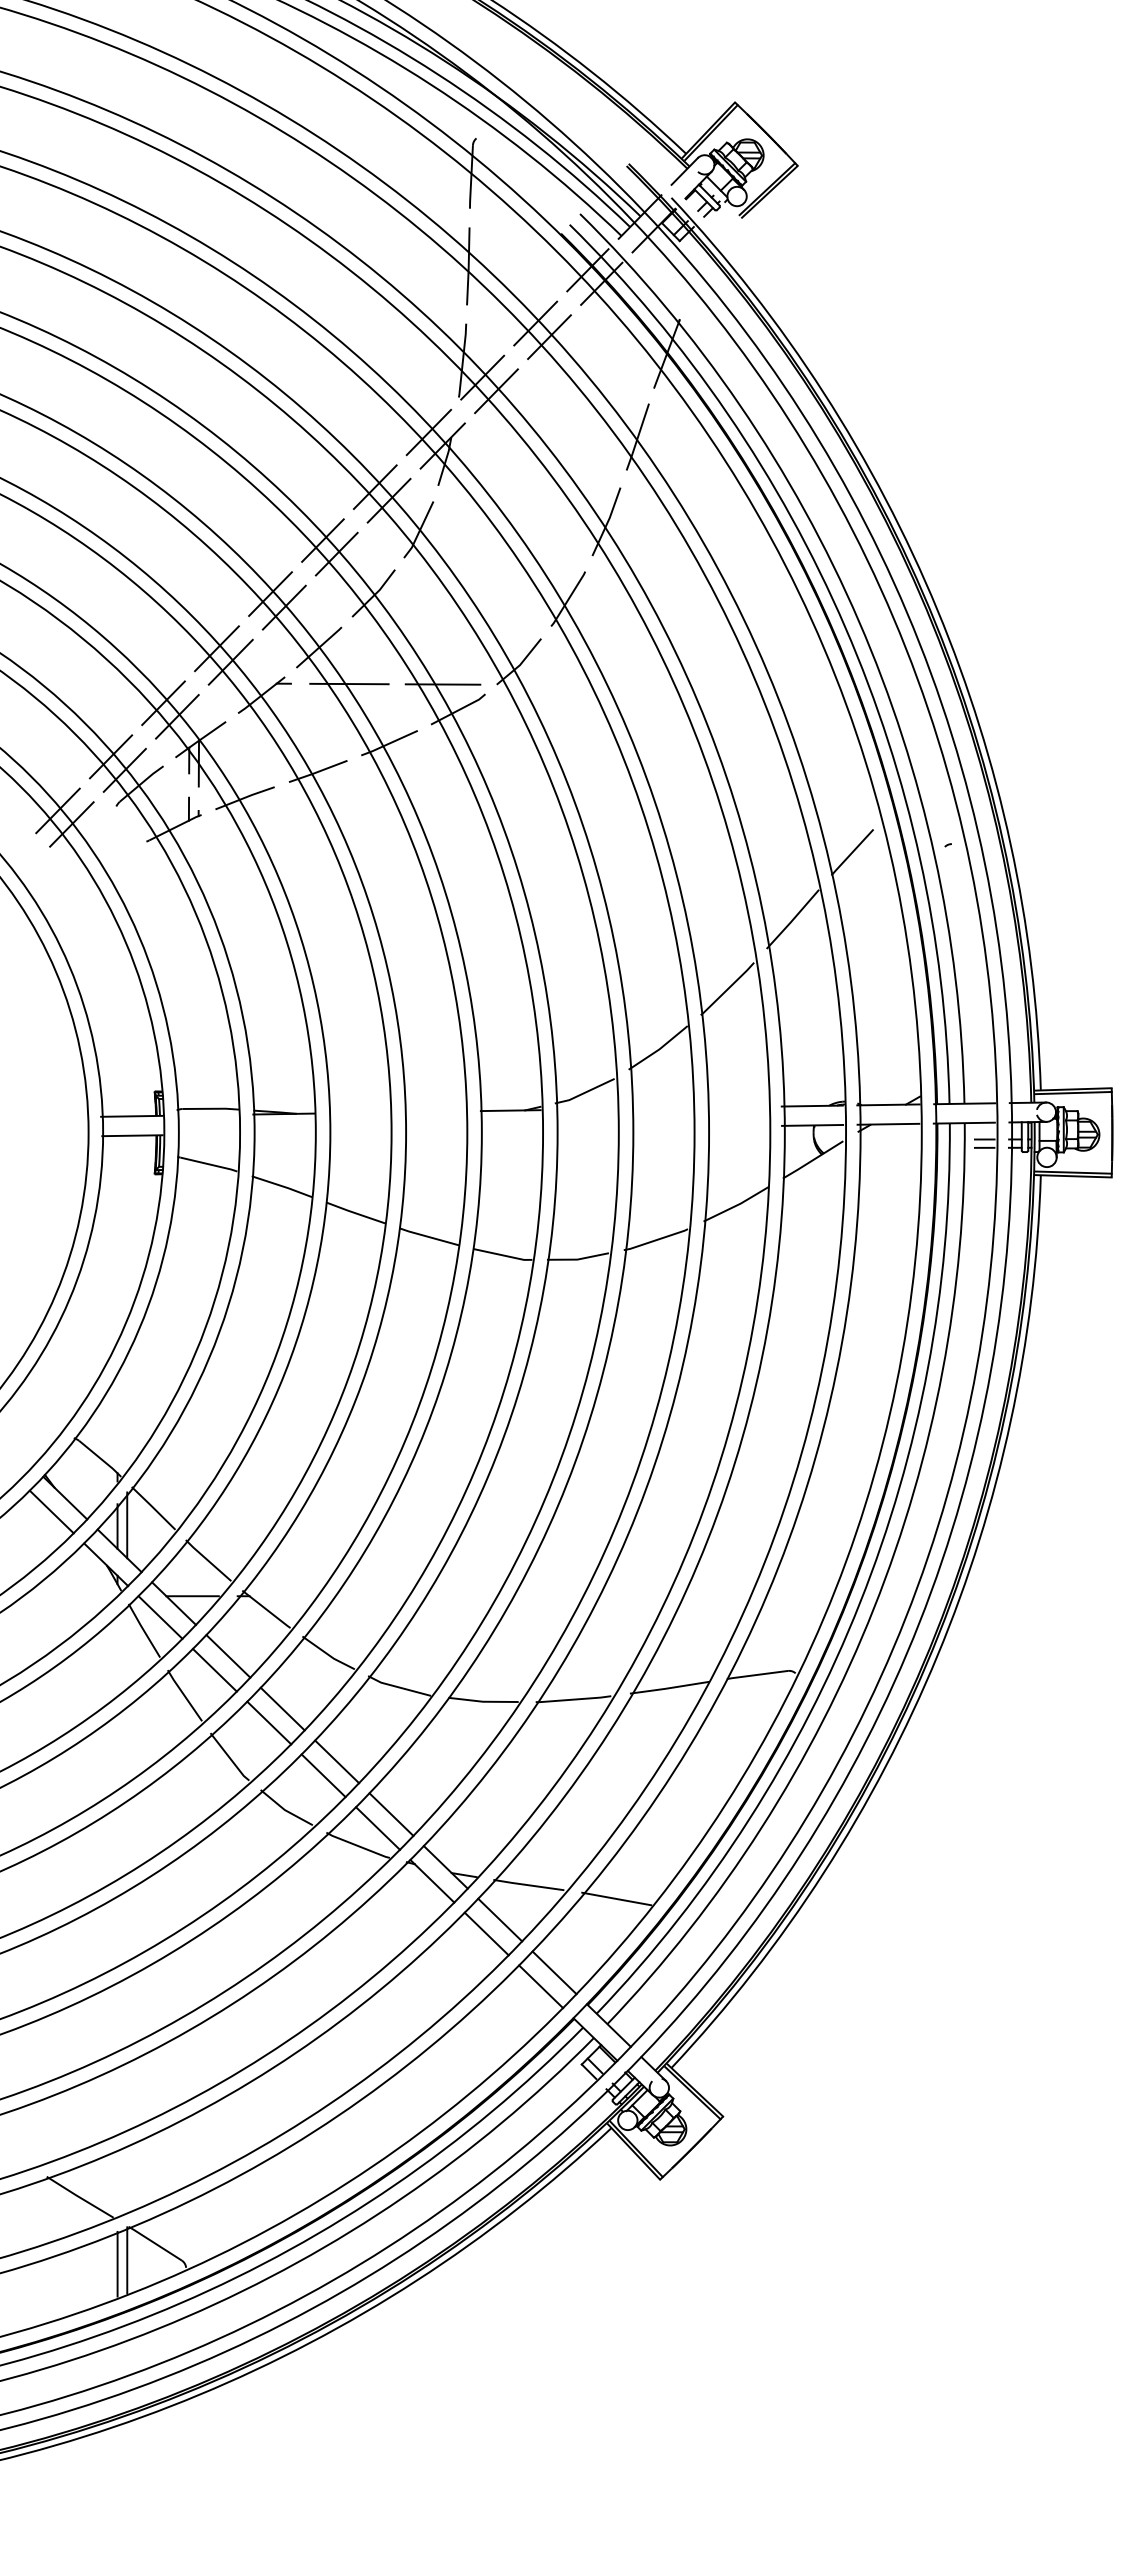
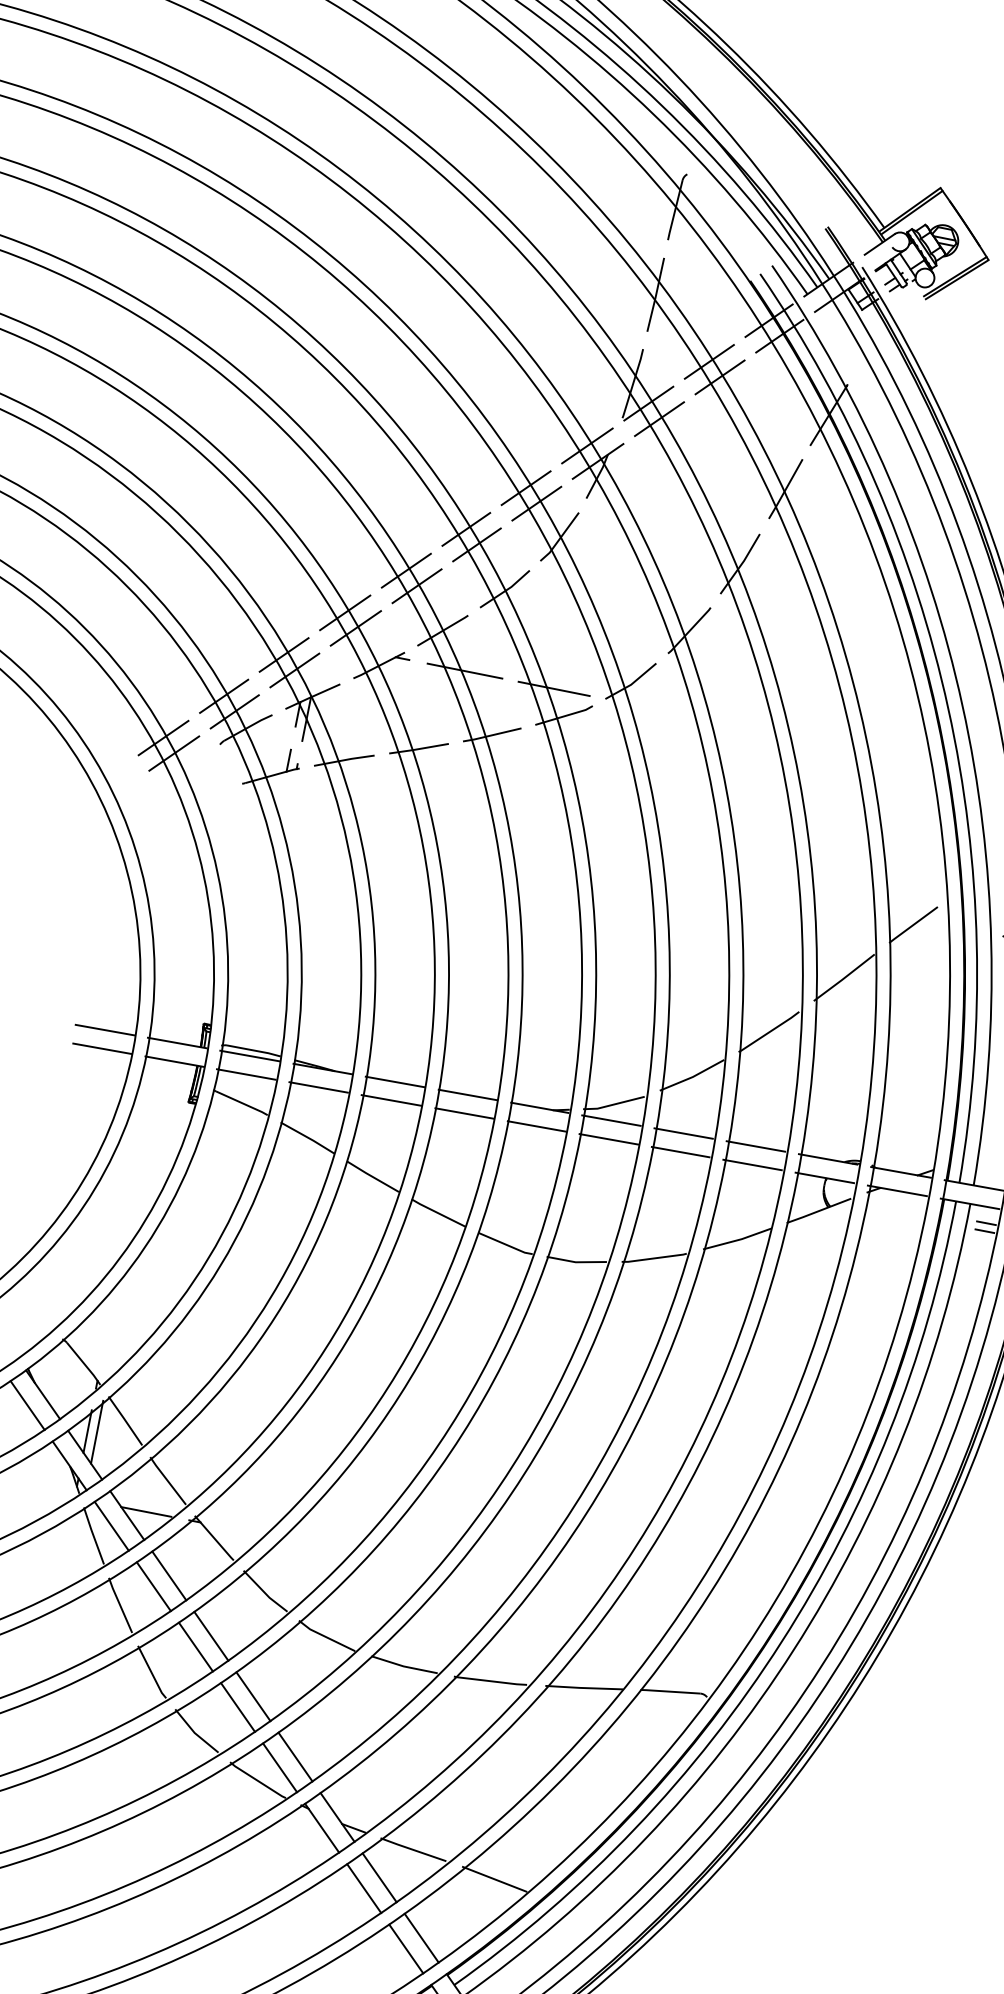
line: (736, 1106) -> (755, 1145), added
line: (660, 1107) -> (683, 1132), added
line: (585, 1109) -> (611, 1120), added
line: (435, 1111) -> (467, 1094), added
line: (359, 1112) -> (395, 1081), added
line: (207, 1114) -> (249, 1055), added
line: (55, 1117) -> (104, 1029), added
line: (736, 1126) -> (752, 1164), added
line: (661, 1127) -> (680, 1151), added
line: (586, 1128) -> (608, 1138), added
line: (511, 1129) -> (536, 1125), added
line: (435, 1130) -> (464, 1112), added
line: (359, 1131) -> (391, 1099), added
line: (282, 1132) -> (318, 1086), added
line: (207, 1134) -> (246, 1074), added
line: (56, 1136) -> (101, 1048), added

